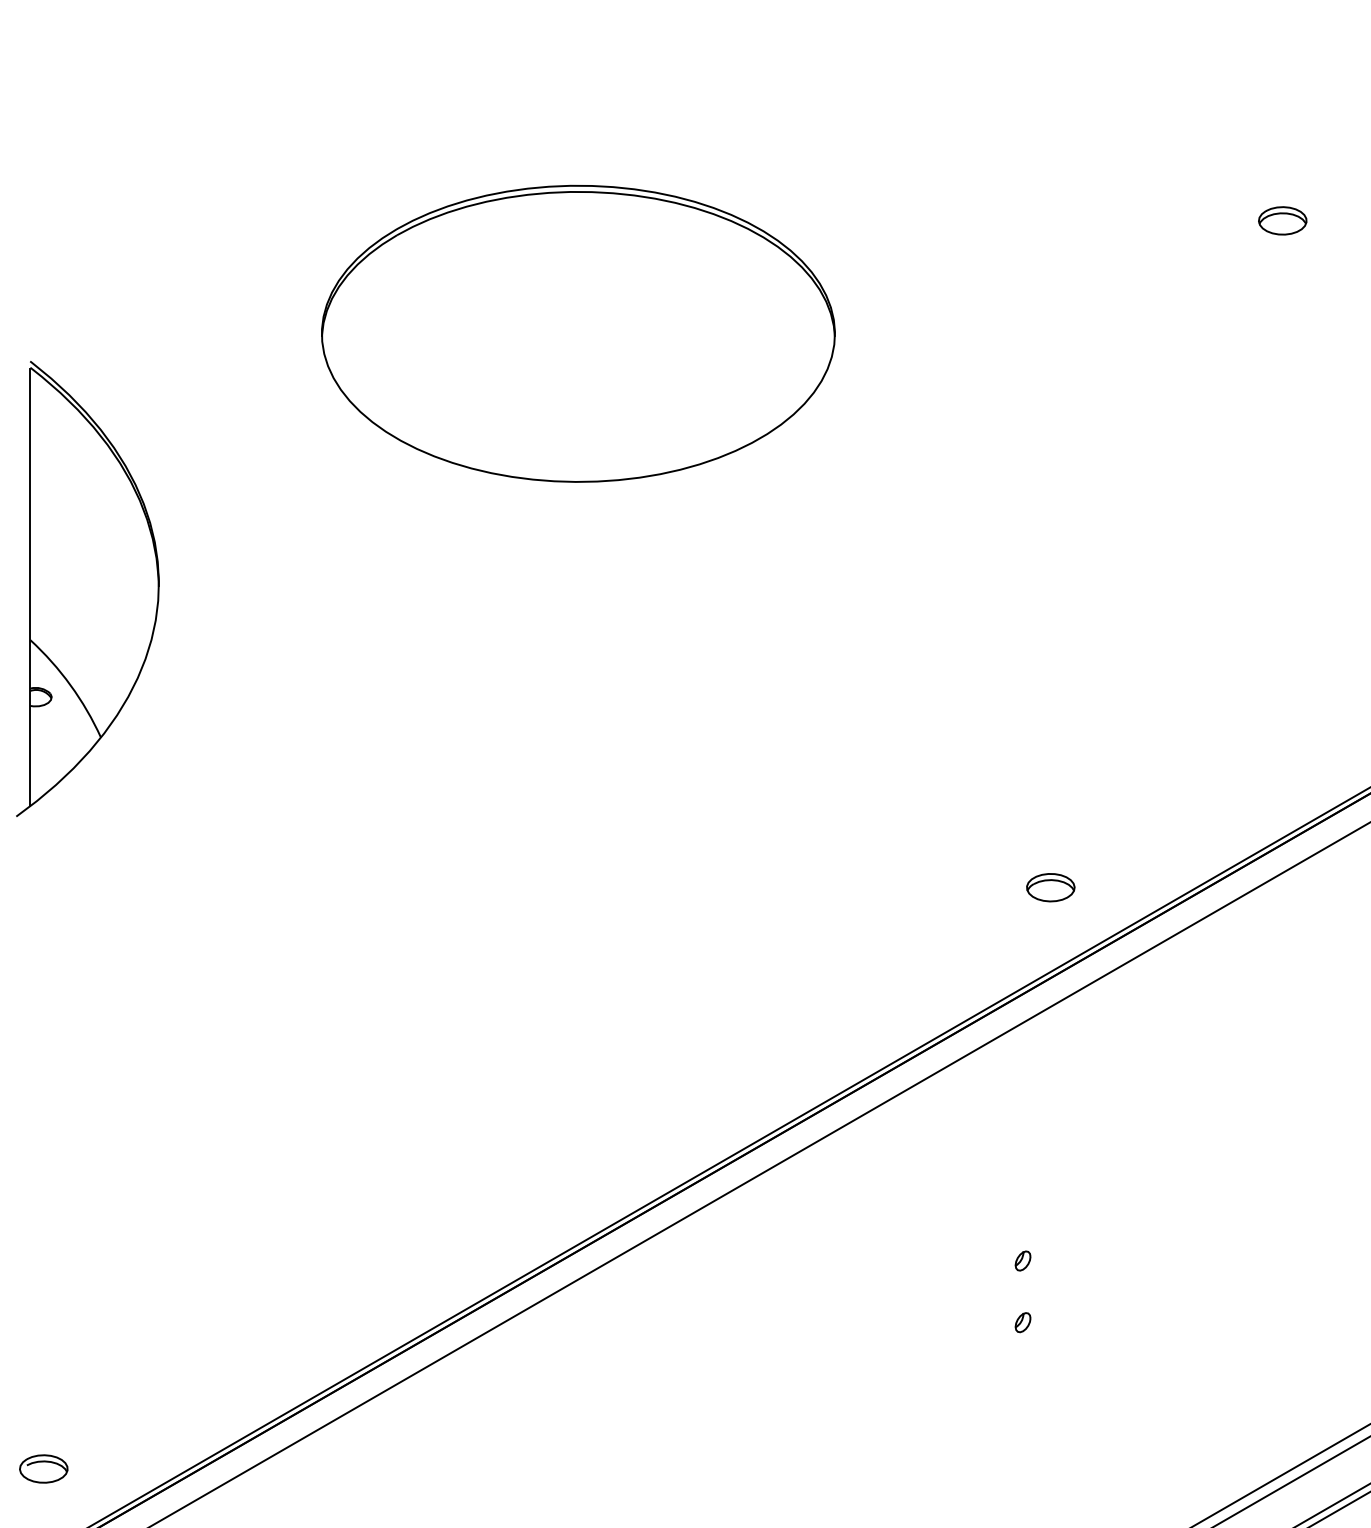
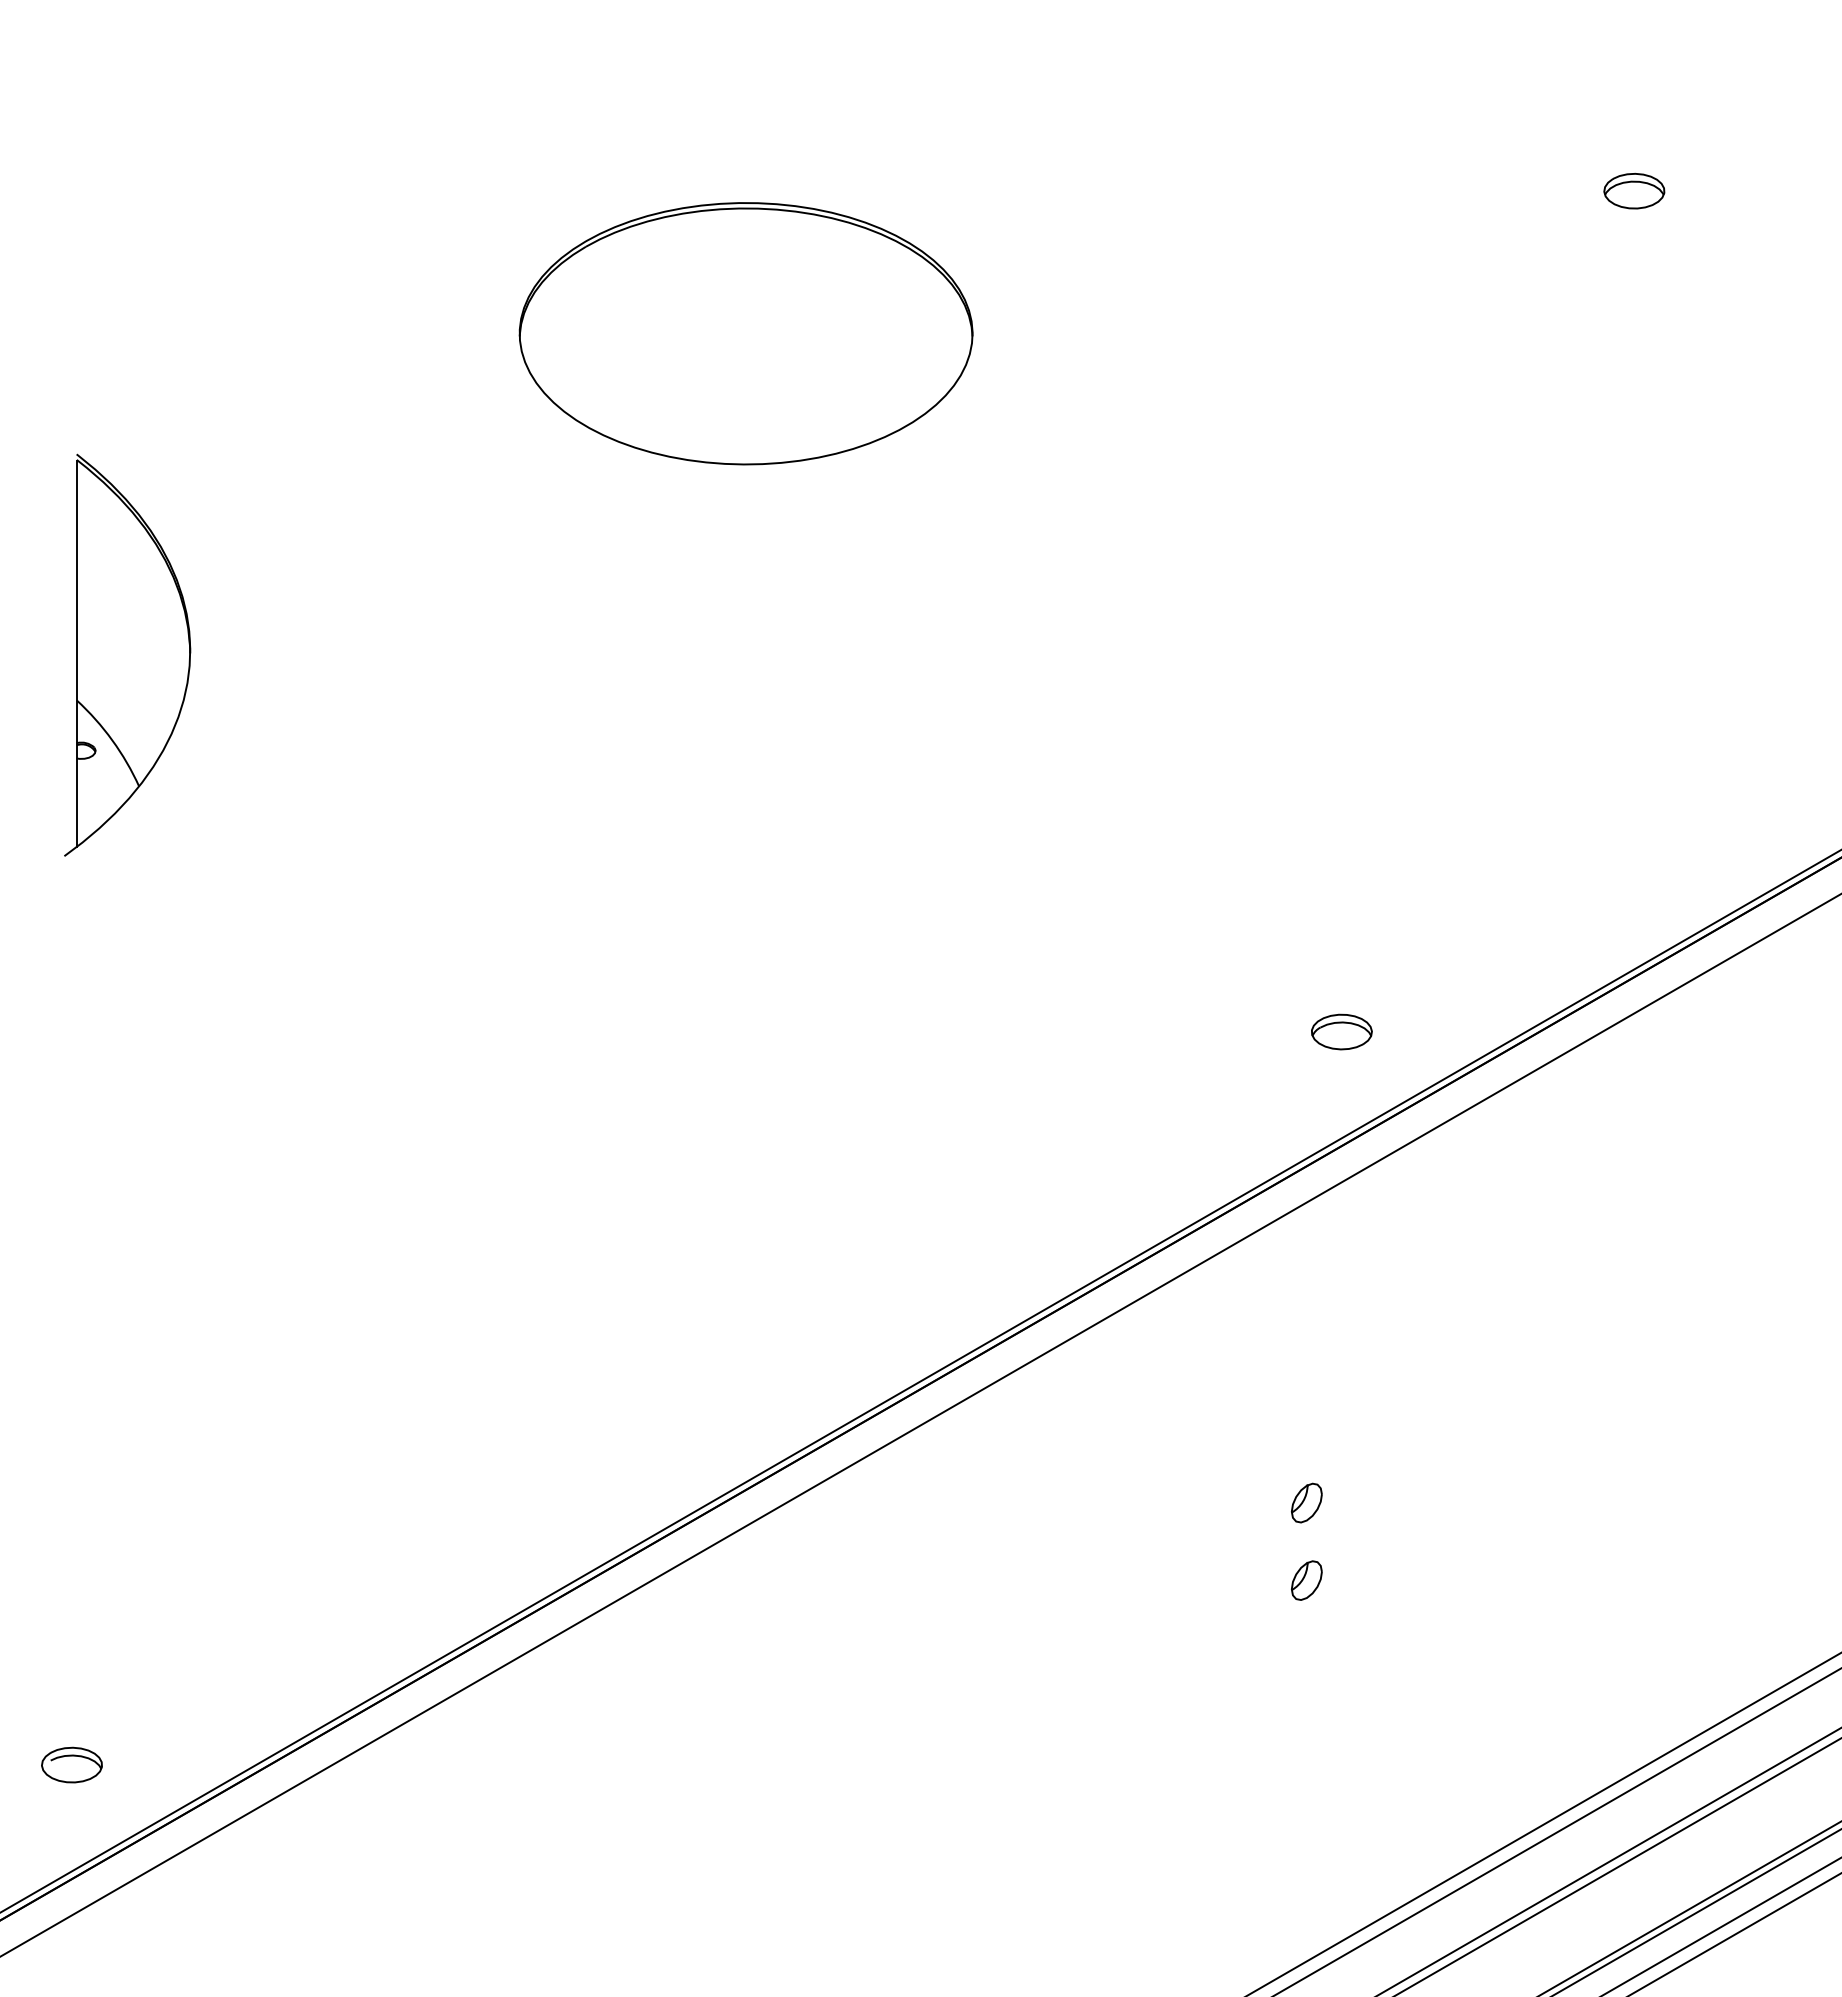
part: (577, 333) -> (745, 333), size x0.7
part: (87, 588) -> (127, 654), size x0.7
part: (1022, 1260) -> (1306, 1502), size x1.6
part: (1022, 1322) -> (1306, 1580), size x1.6

